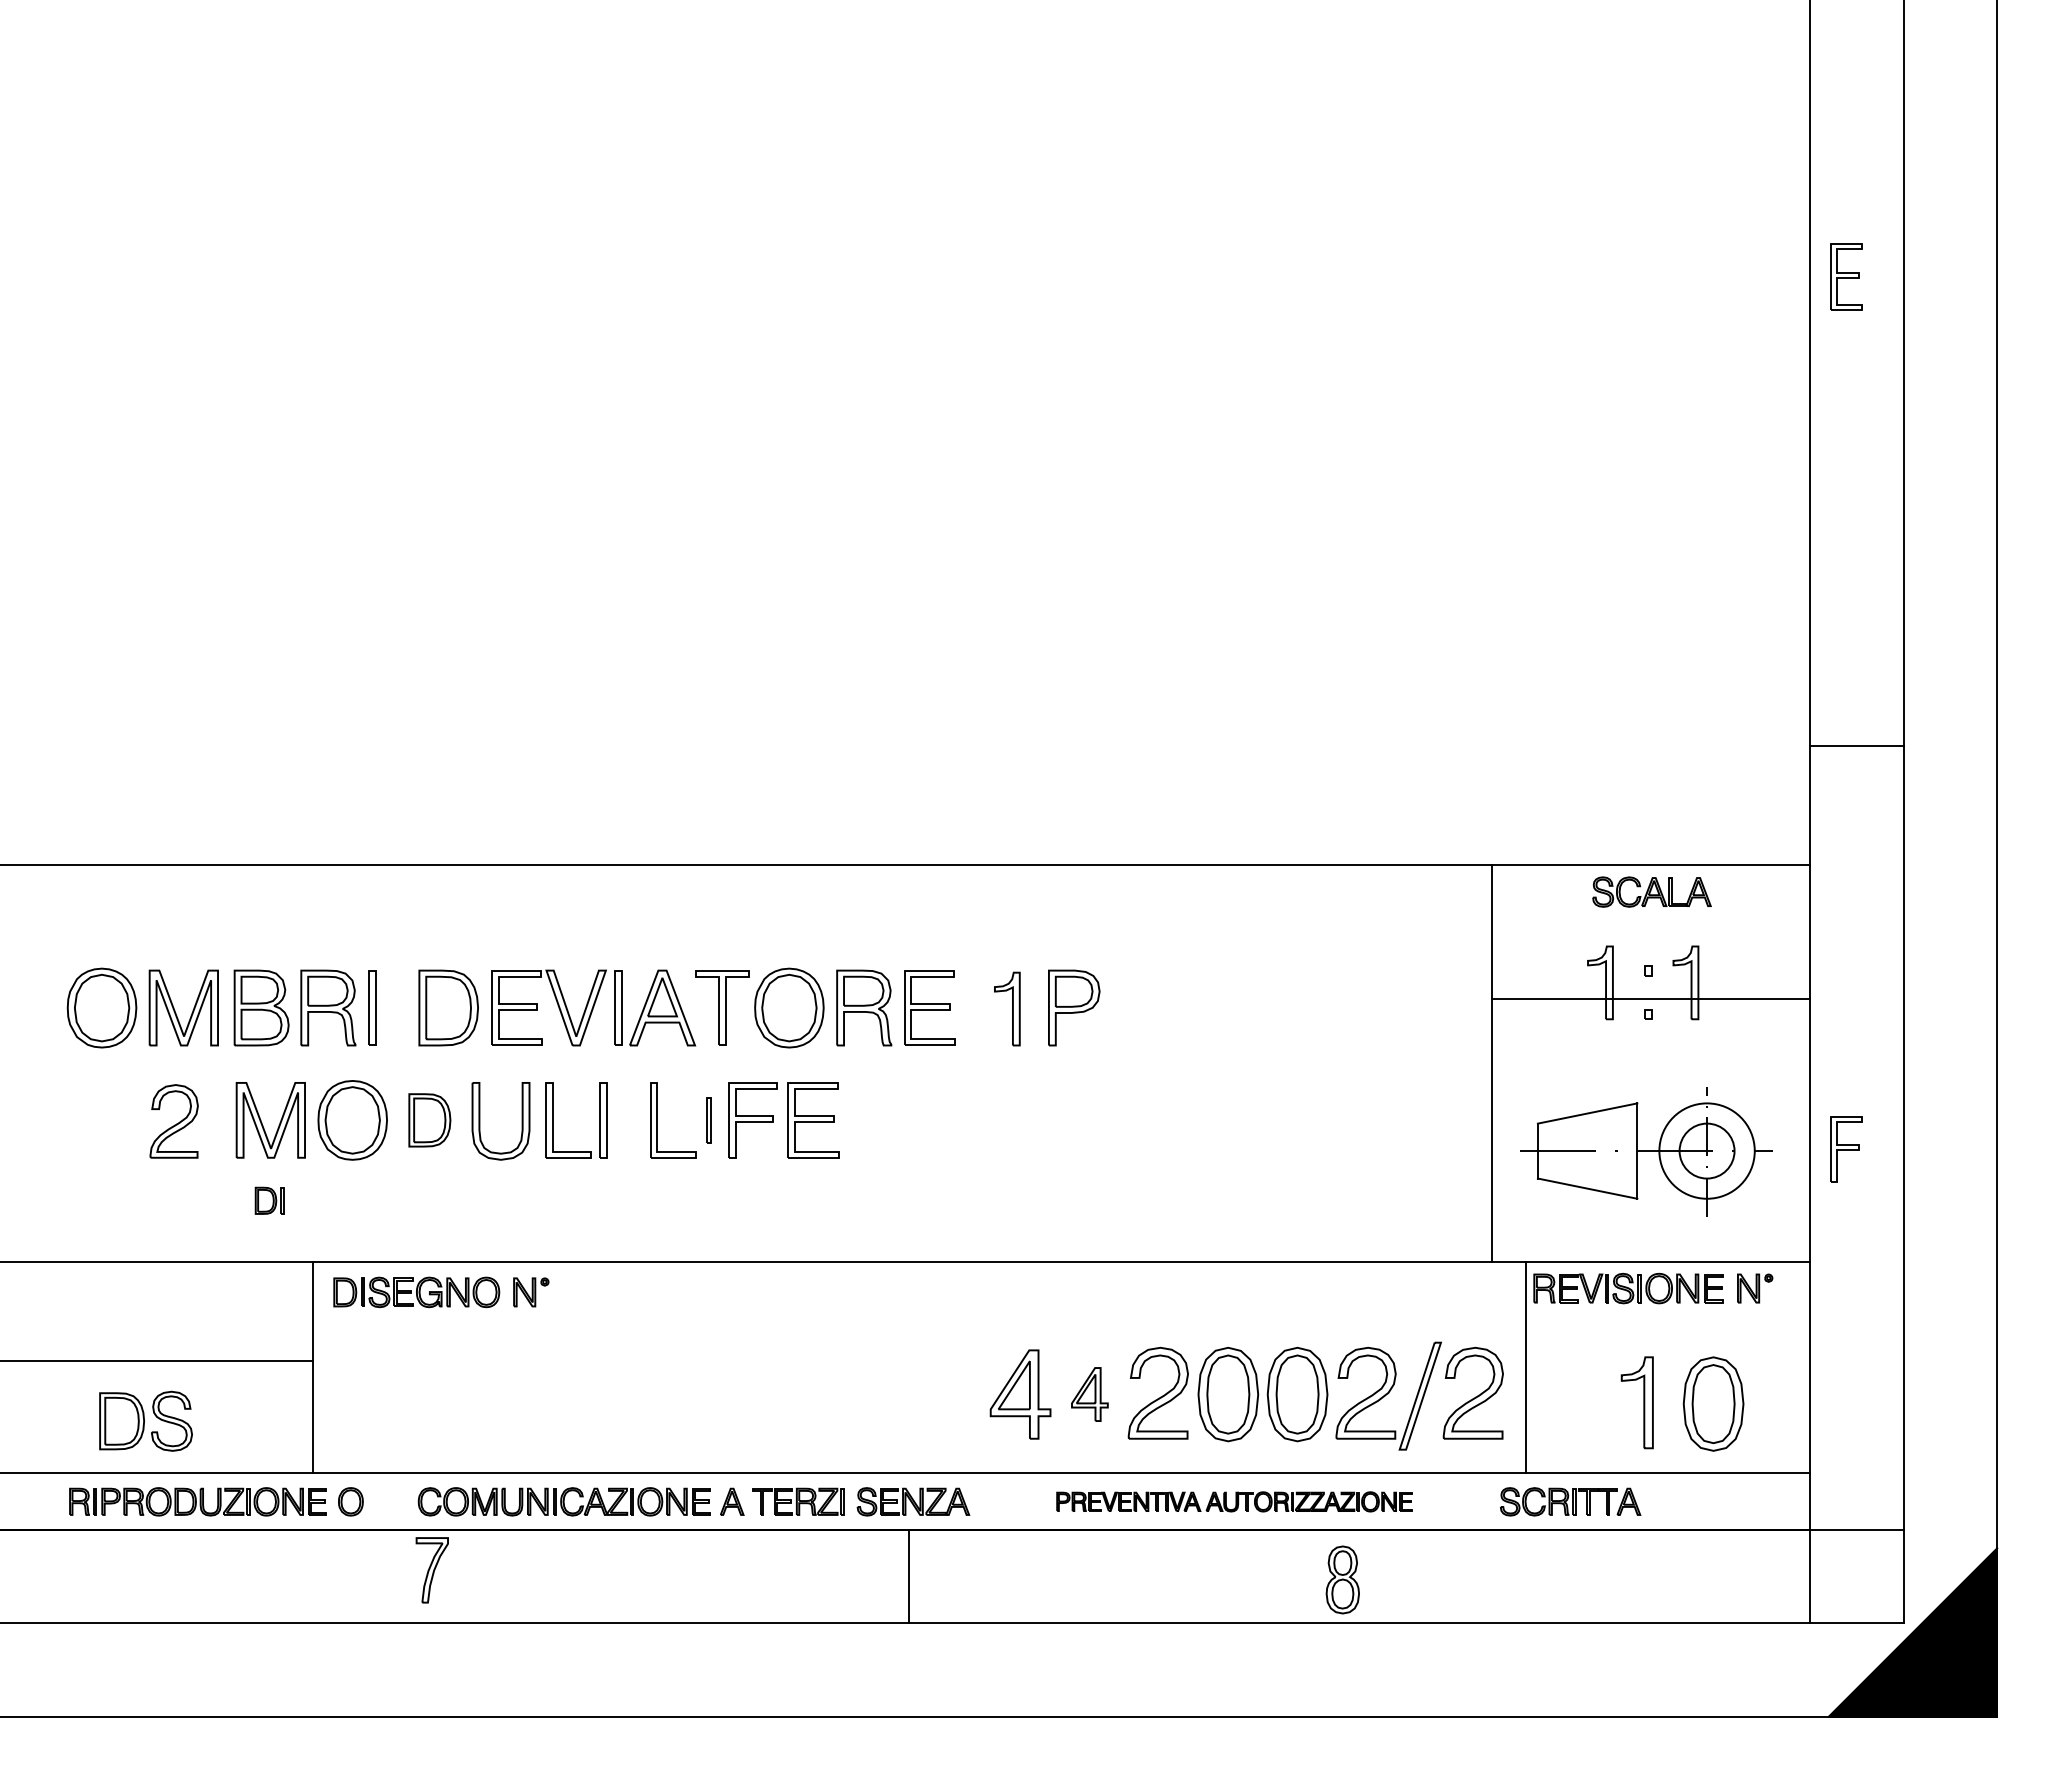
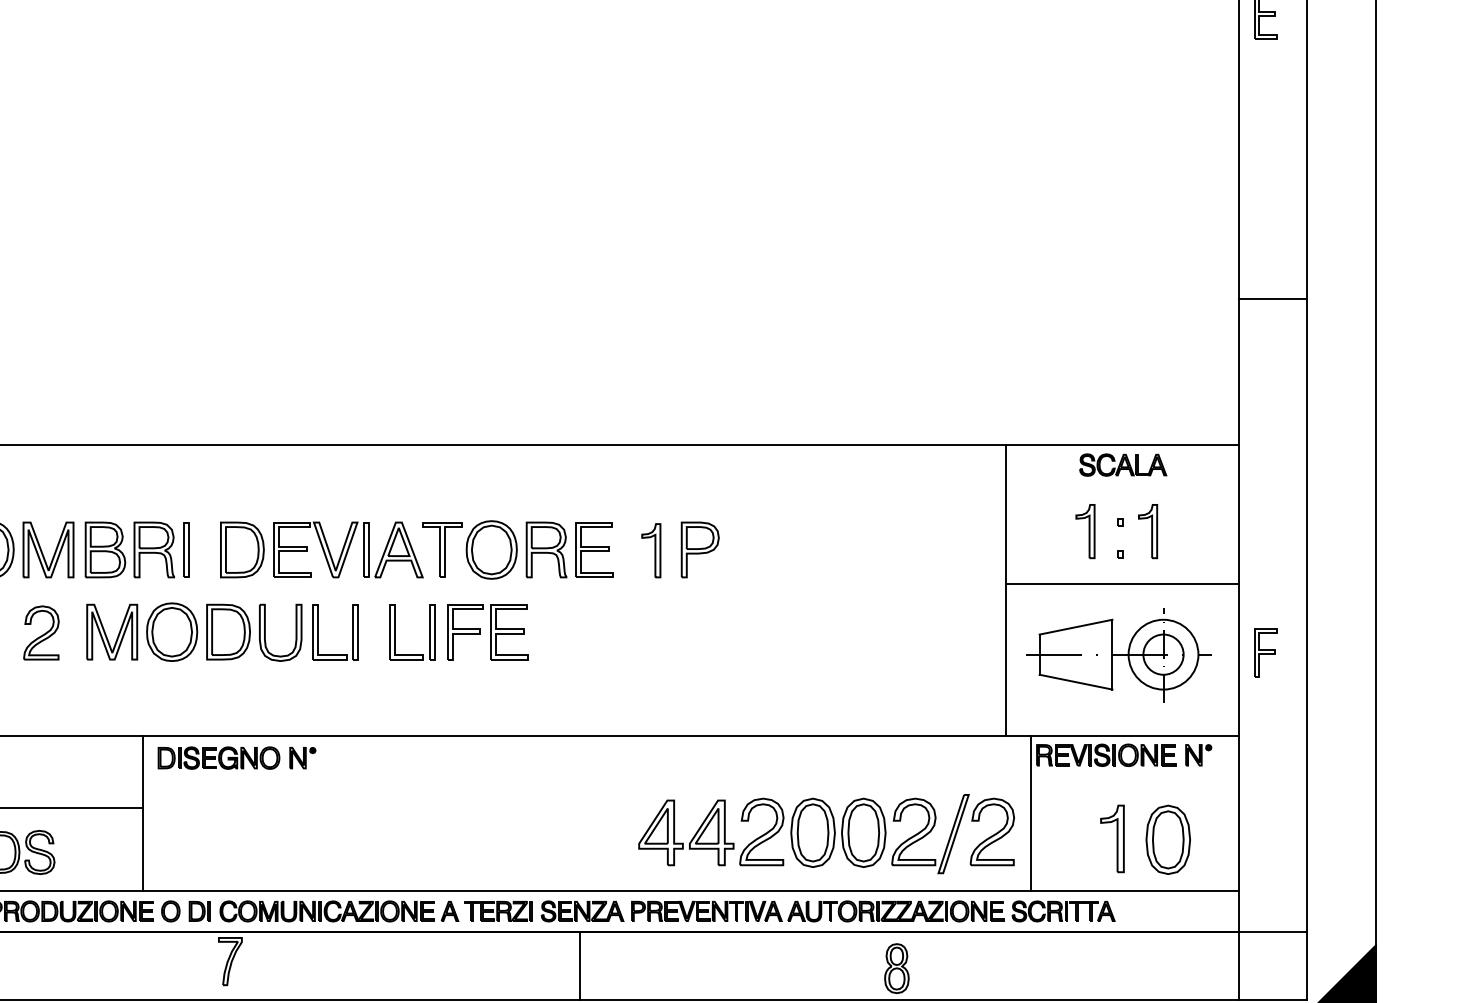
line: (1856, 746) -> (1272, 299), moved
line: (1650, 999) -> (1122, 583), moved
part: (429, 1120) -> (228, 632), size x1.43
part: (708, 1120) -> (432, 632), size x1.67
part: (269, 1200) -> (199, 911), moved
part: (1089, 1394) -> (711, 832), size x1.67
part: (1234, 1501) -> (817, 911), size x1.43

